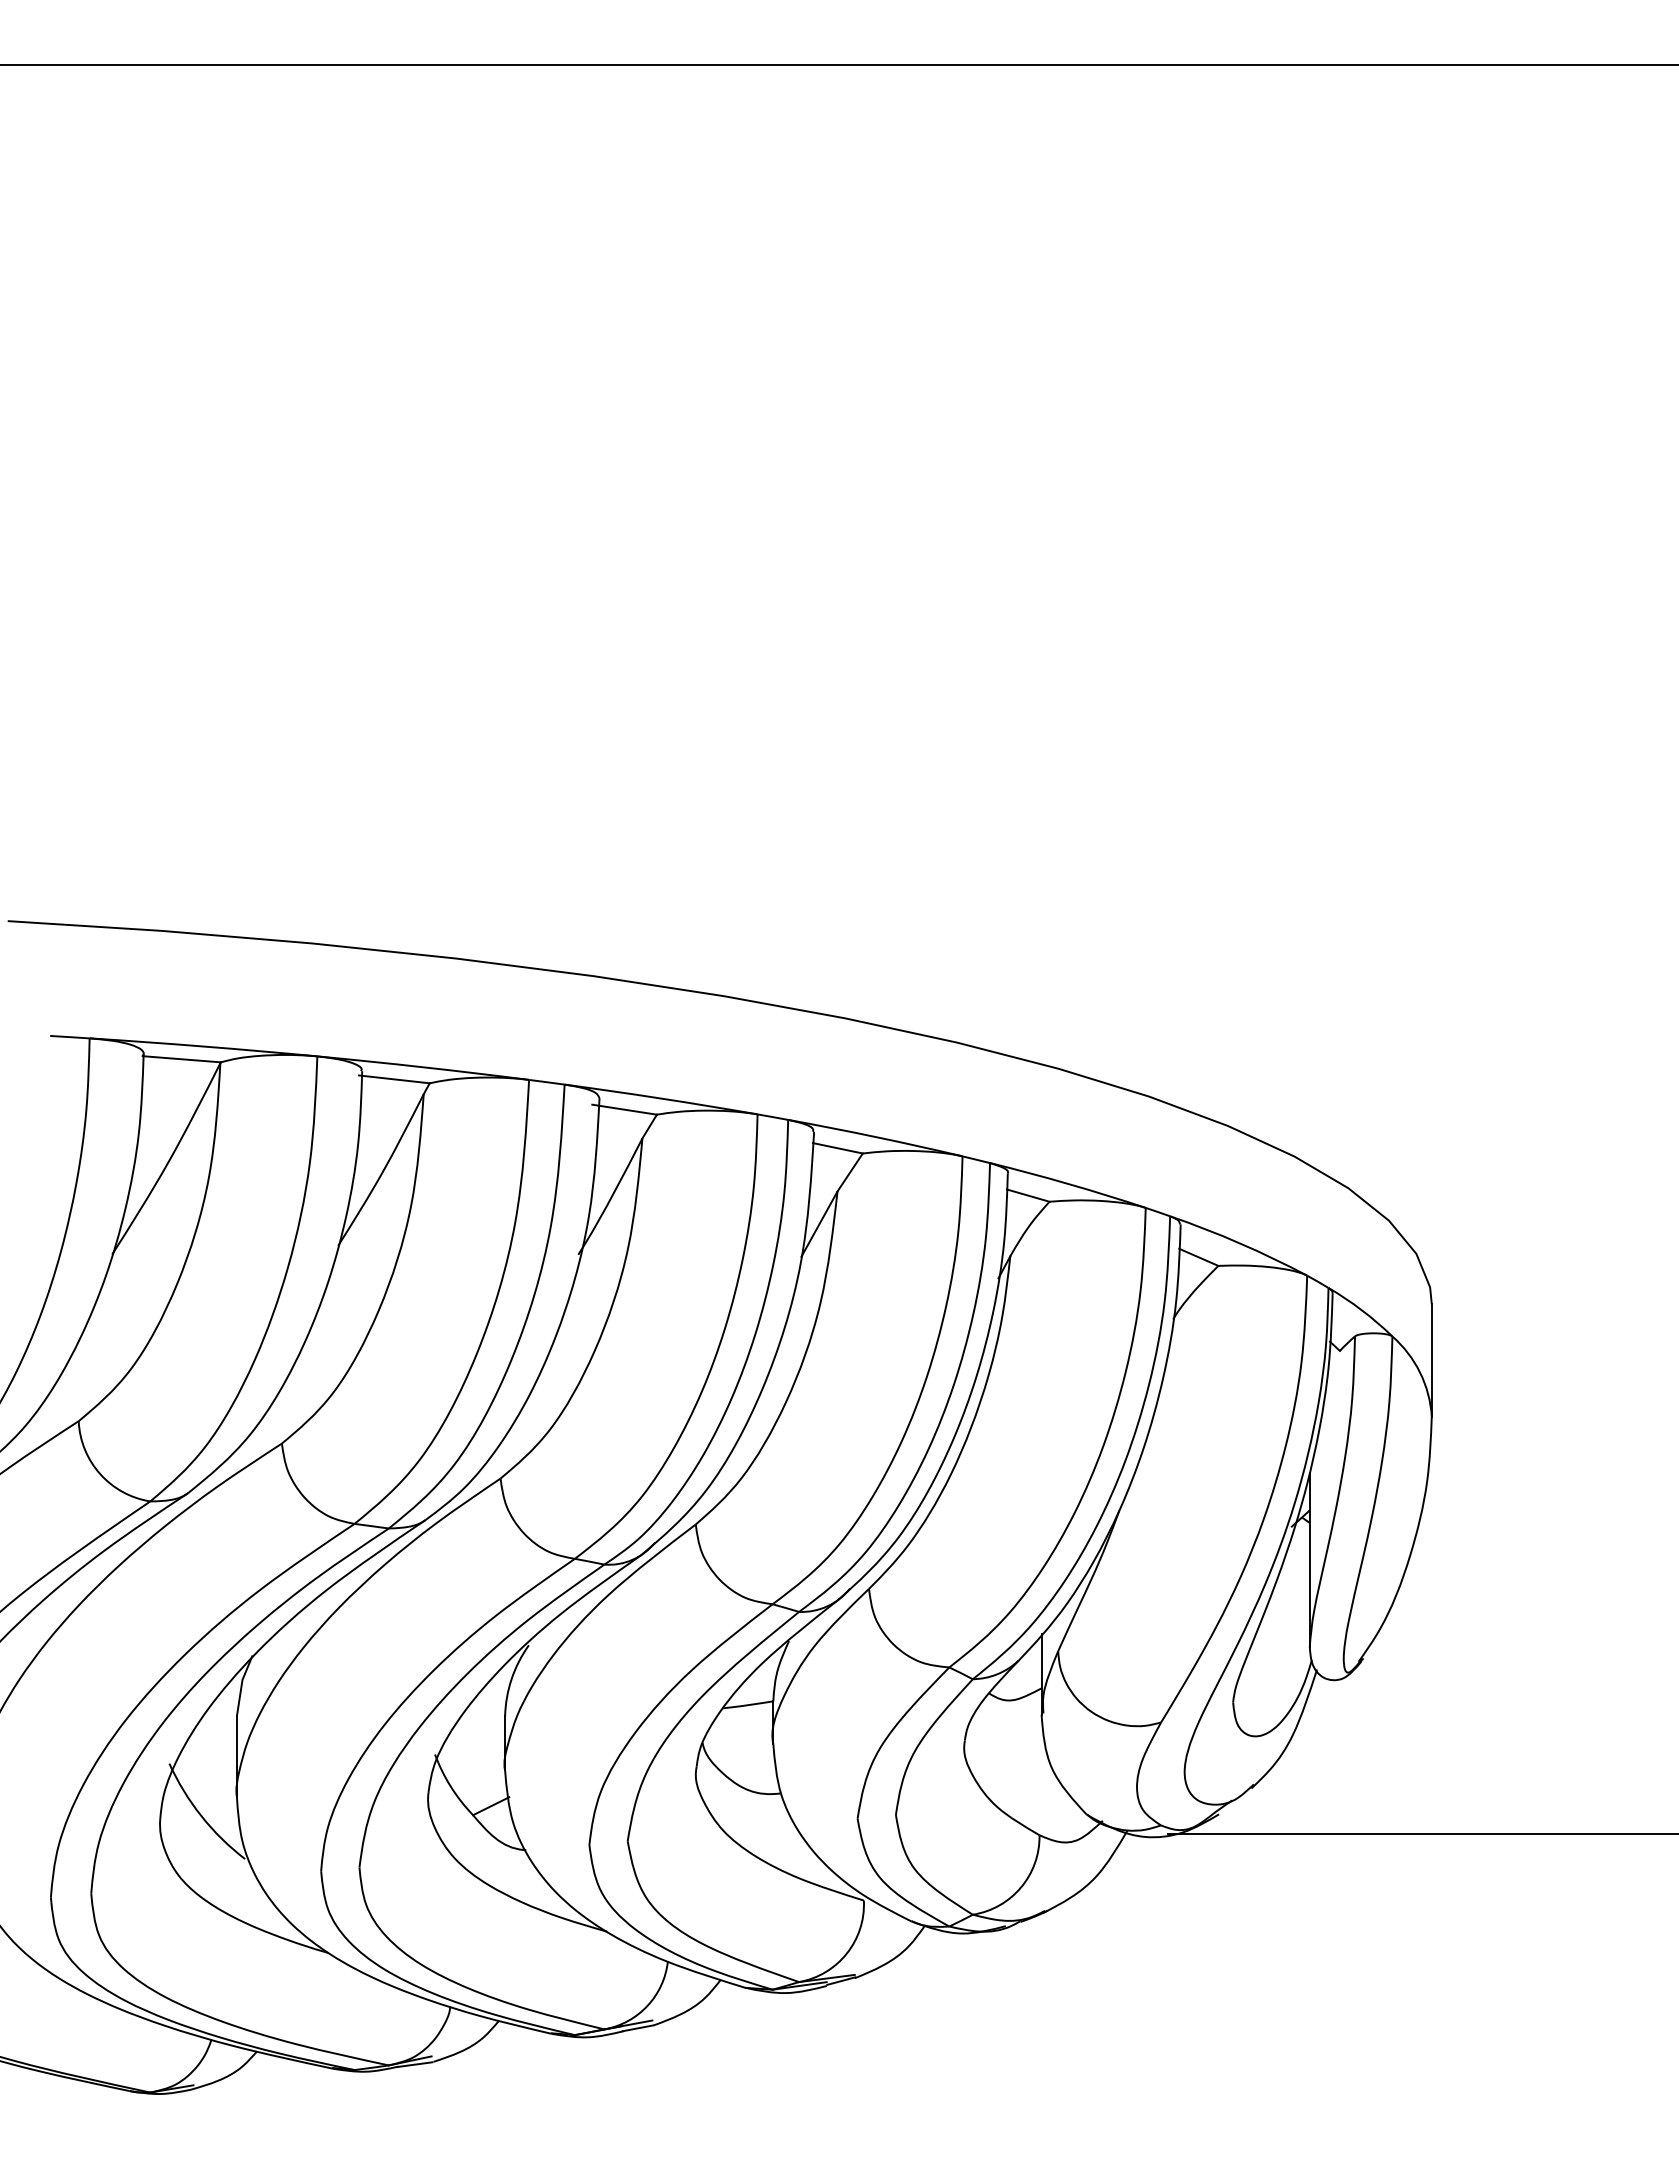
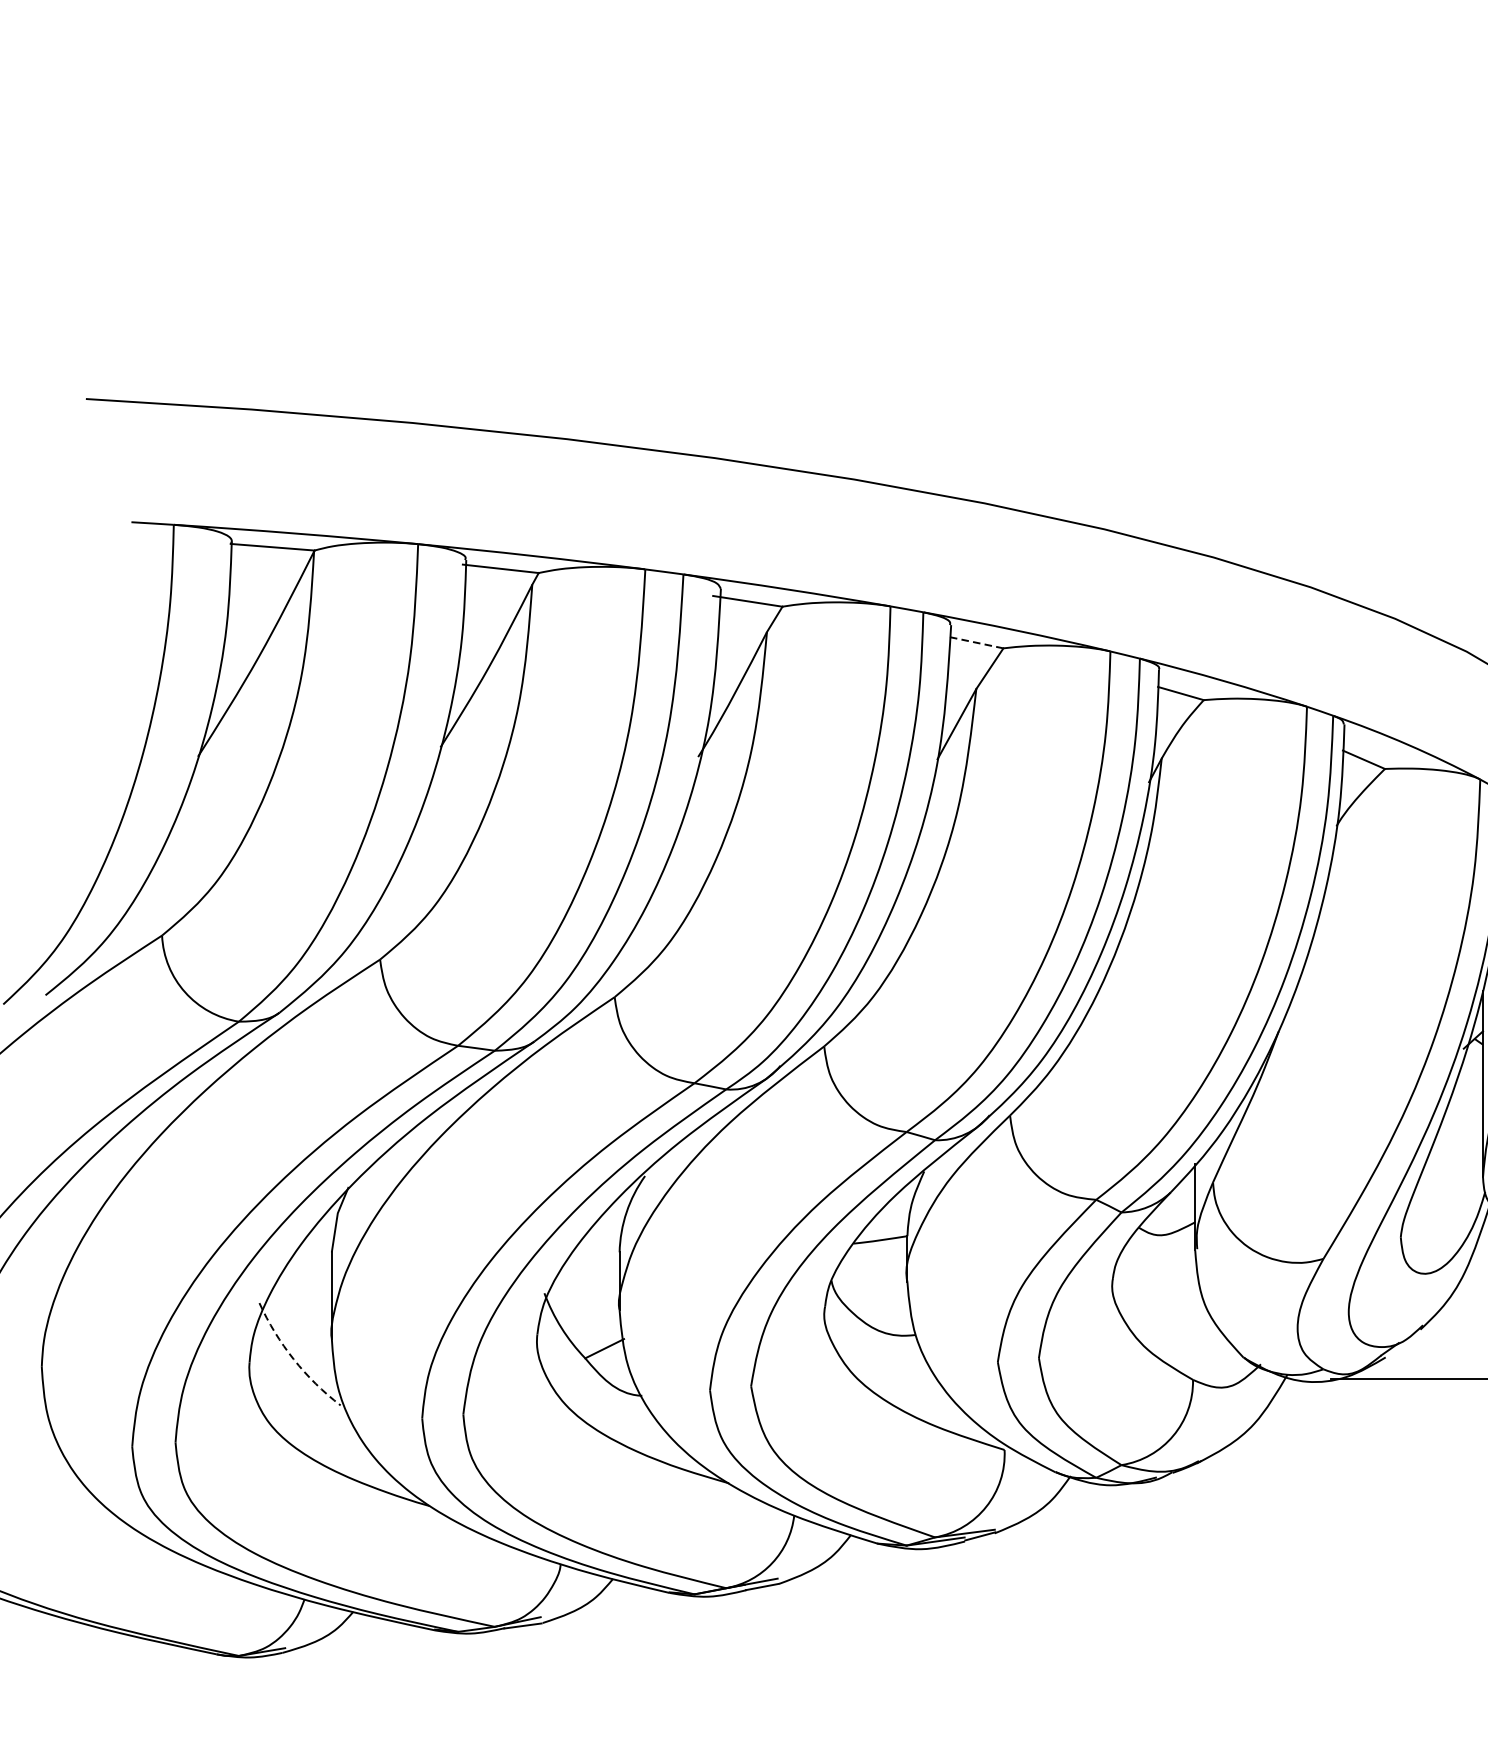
line: (838, 1148) -> (977, 642), solid -> dashed
arc: (201, 1816) -> (293, 1359), solid -> dashed

